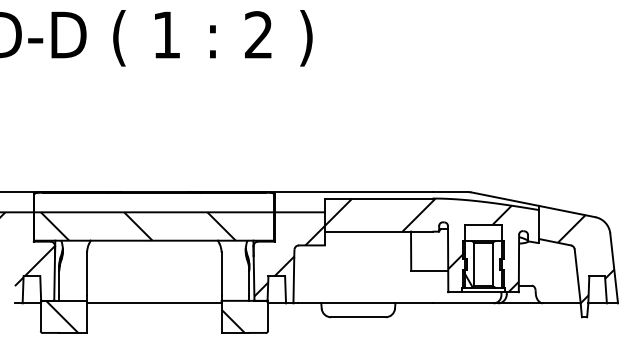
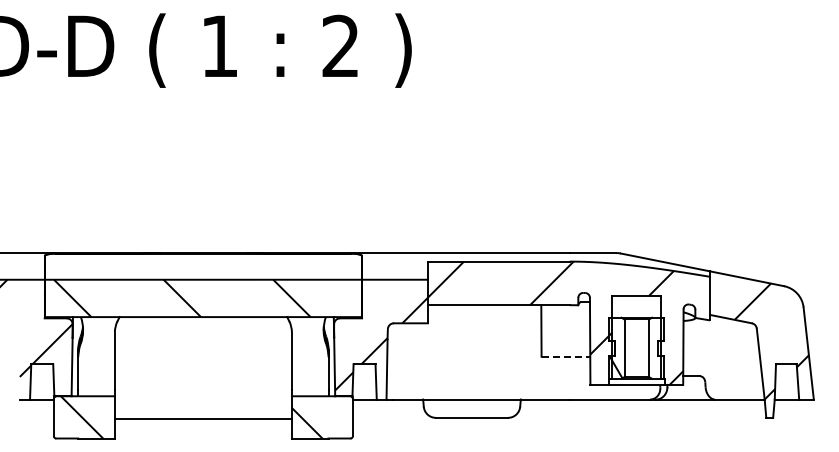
line: (430, 270) -> (566, 356), solid -> dashed
line: (153, 303) -> (202, 418), moved

